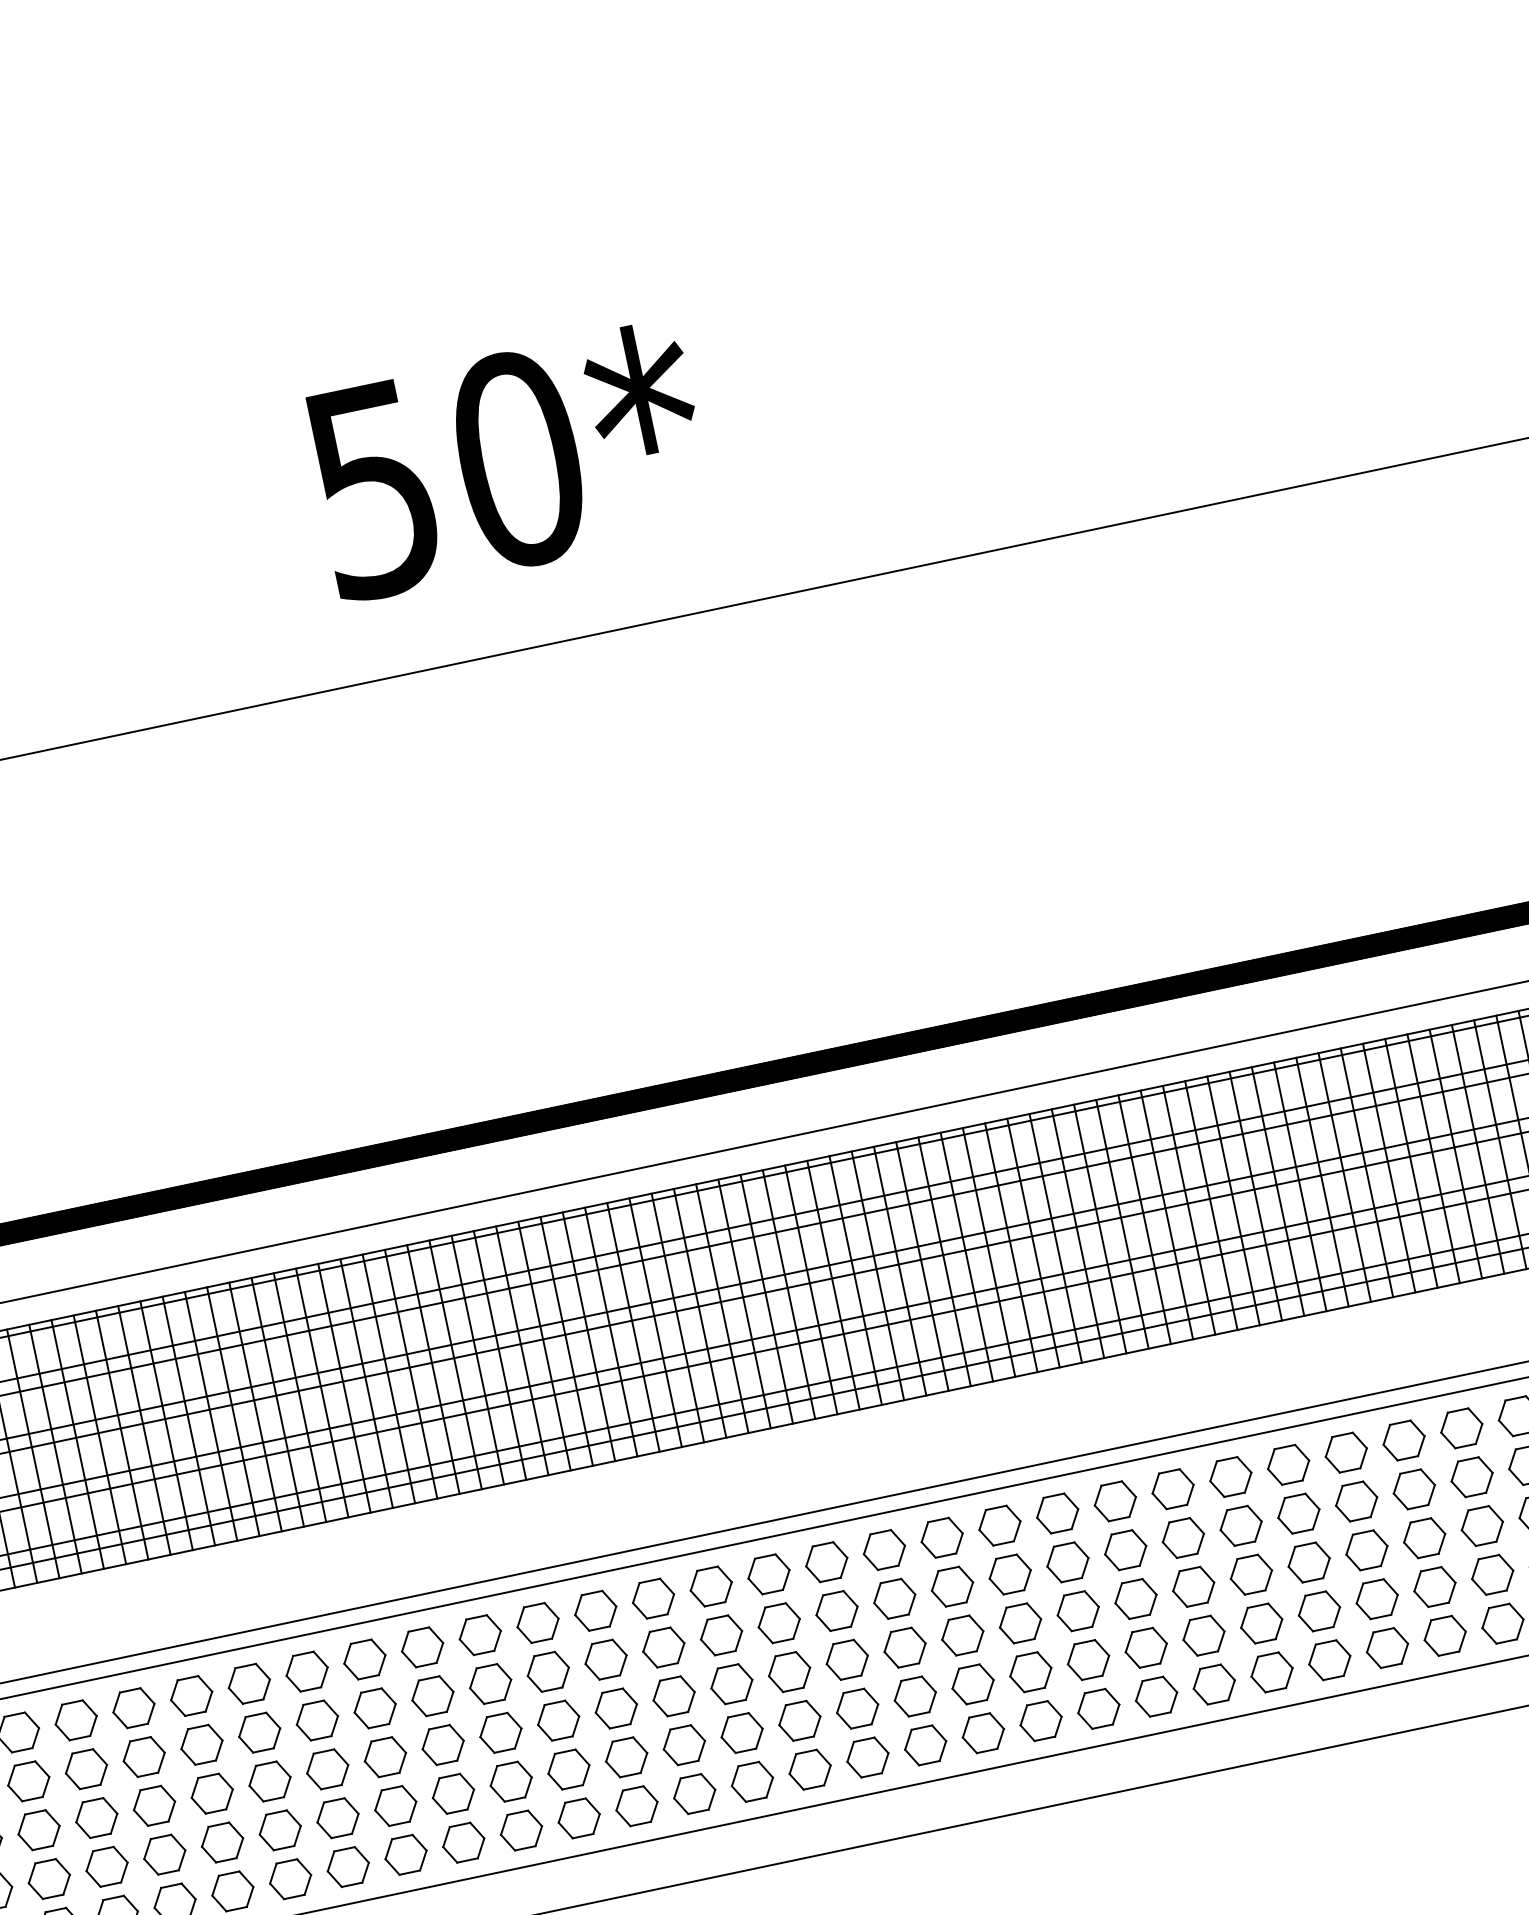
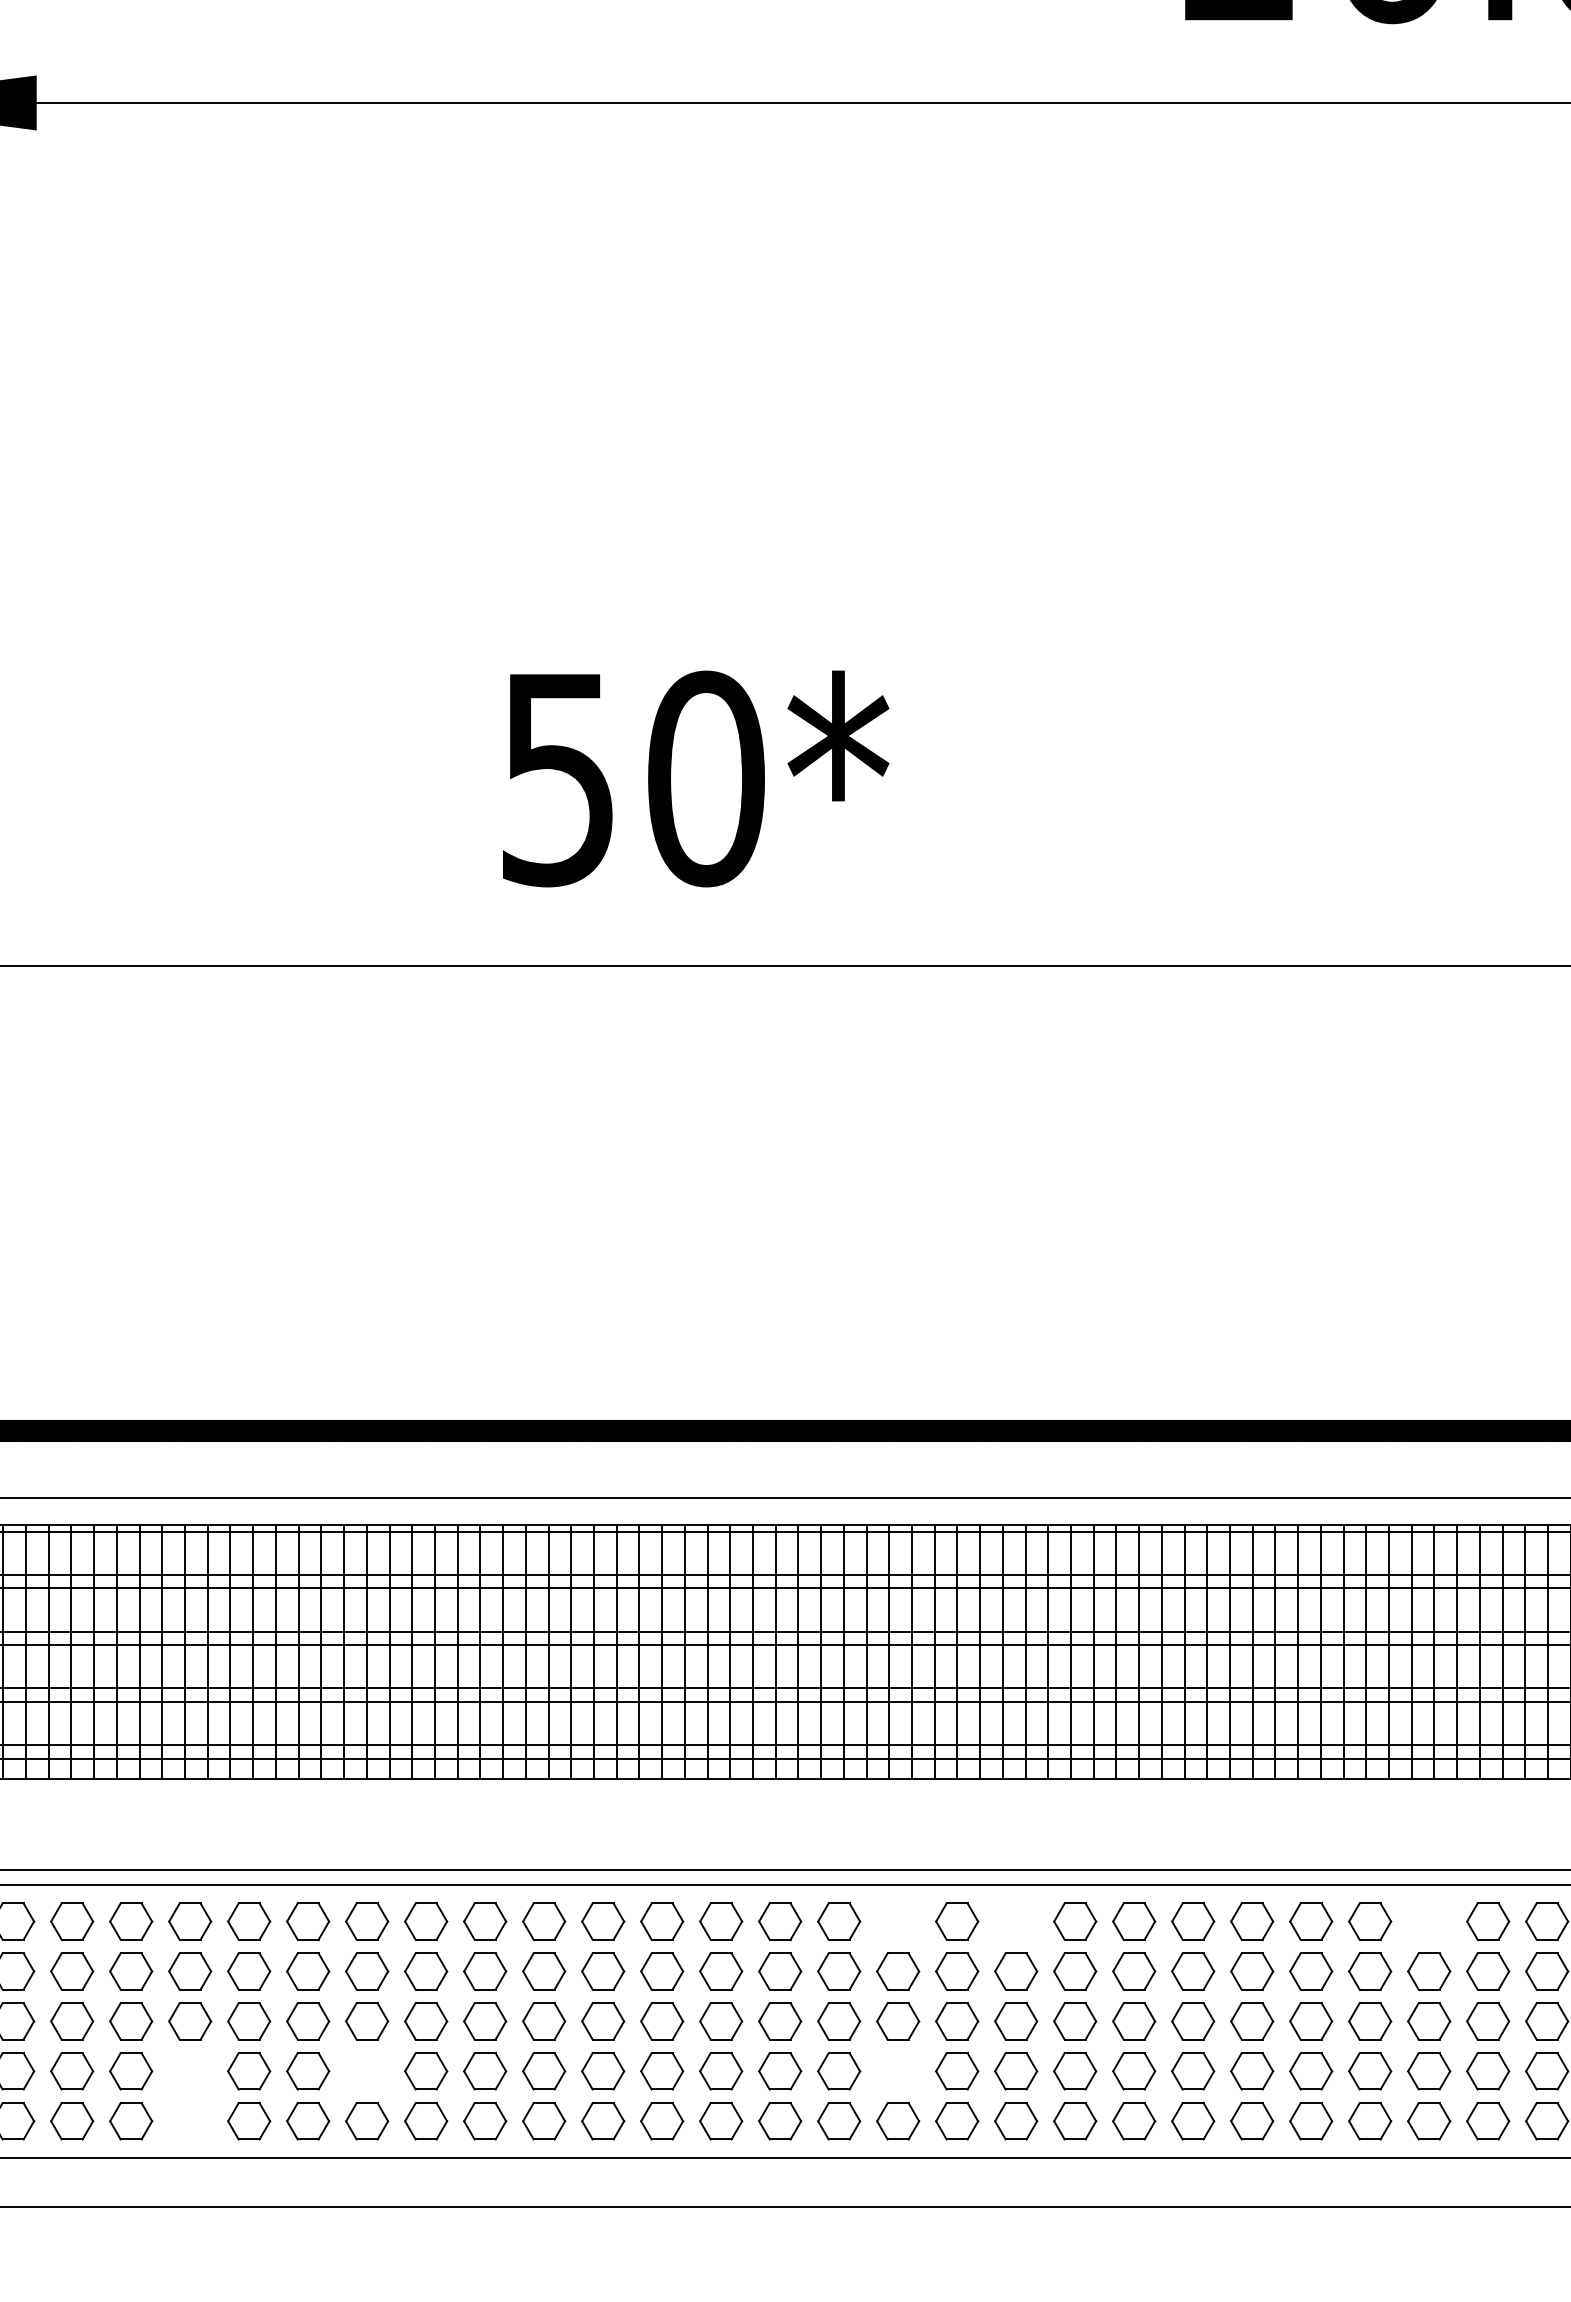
part: (1462, 1428) -> (1429, 1921), removed
part: (1058, 1513) -> (1016, 1921), removed
part: (942, 1537) -> (898, 1921), removed
part: (973, 1684) -> (898, 2071), removed
part: (453, 1793) -> (367, 2071), removed
part: (280, 1830) -> (190, 2071), removed
part: (290, 1879) -> (190, 2121), removed

